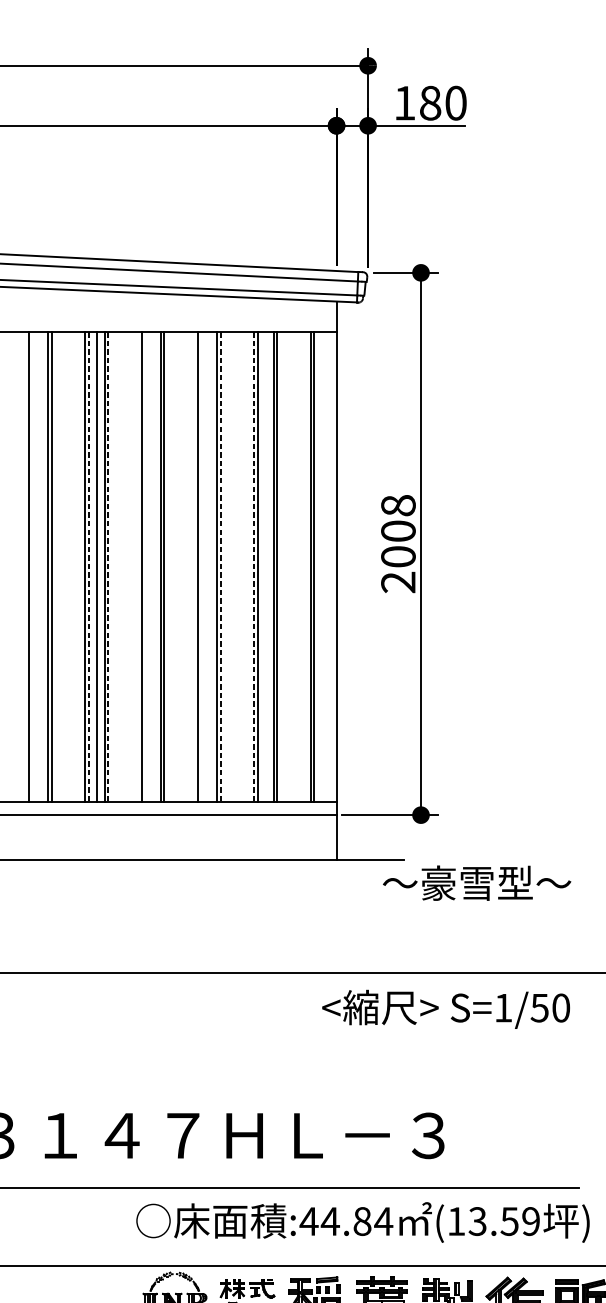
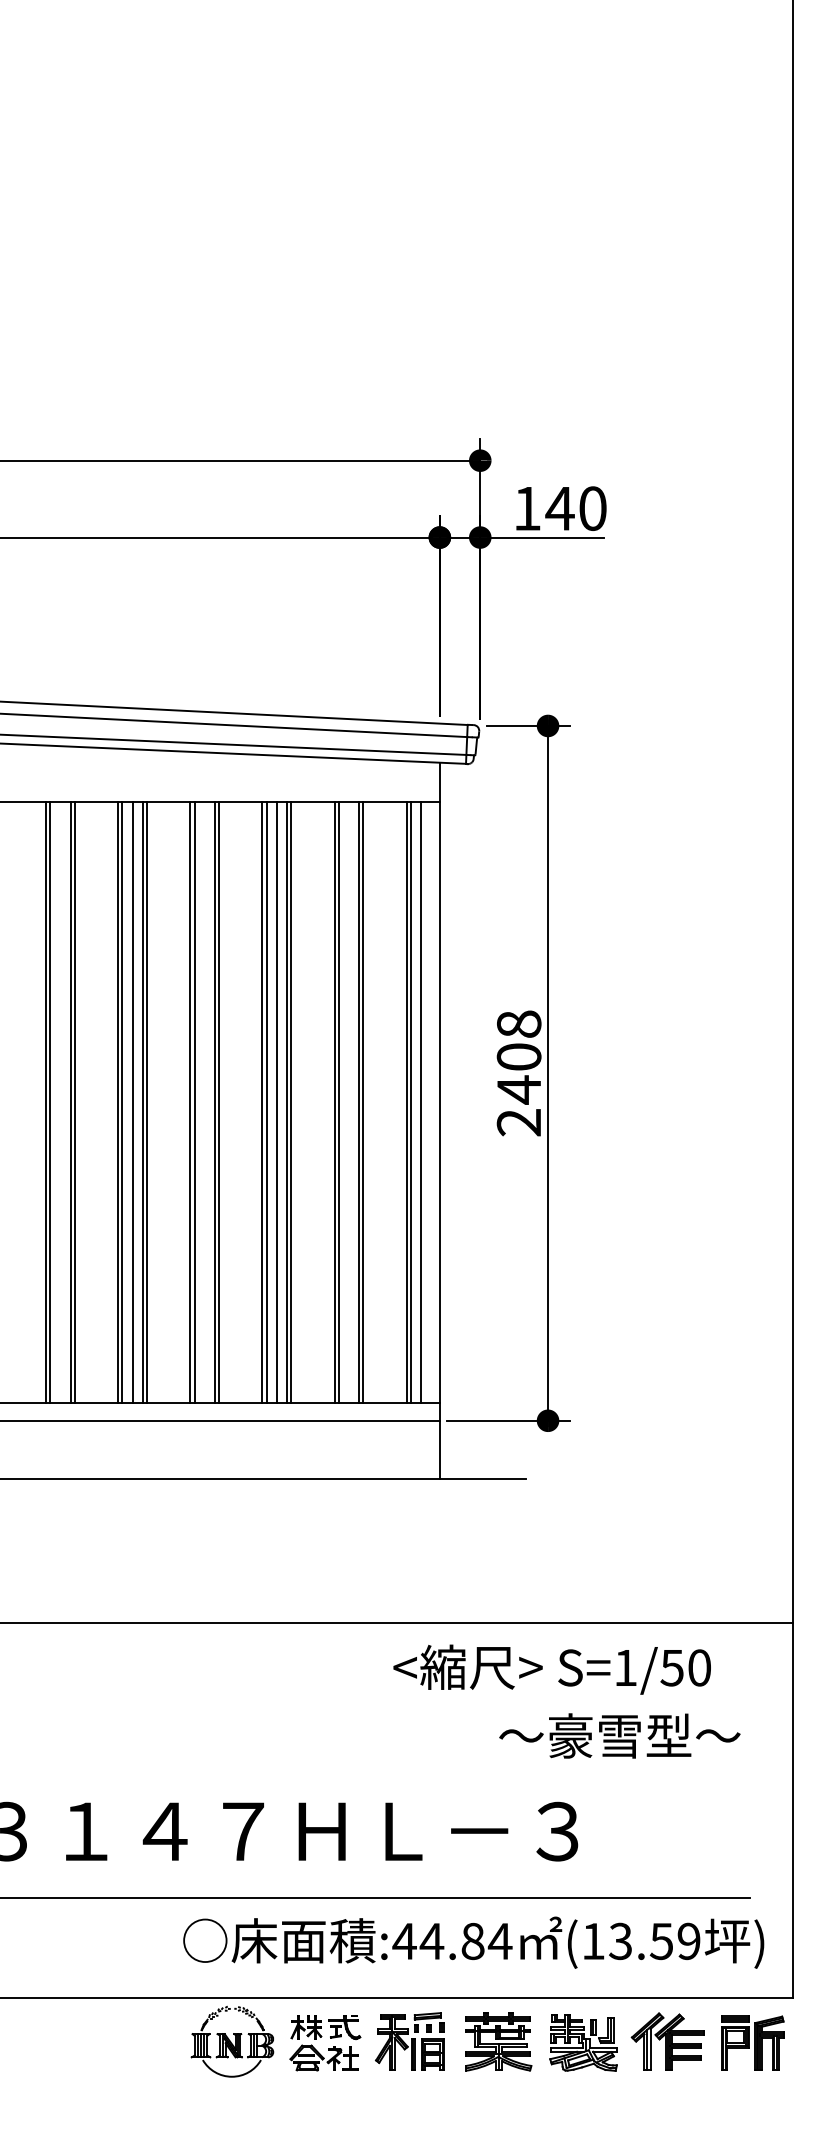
text: (429, 103) -> (559, 508), 180 -> 140
text: (397, 556) -> (518, 1089), 2008 -> 2408
line: (32, 566) -> (50, 1102), added
line: (88, 566) -> (122, 1102), dashed -> solid
line: (108, 566) -> (147, 1102), dashed -> solid
line: (145, 566) -> (194, 1102), added
line: (201, 566) -> (266, 1102), added
line: (209, 566) -> (276, 1102), added
line: (220, 566) -> (291, 1102), dashed -> solid
line: (254, 566) -> (334, 1102), dashed -> solid
line: (322, 566) -> (421, 1102), added
text: (476, 882) -> (619, 1735), moved
text: (445, 1009) -> (551, 1669), moved

